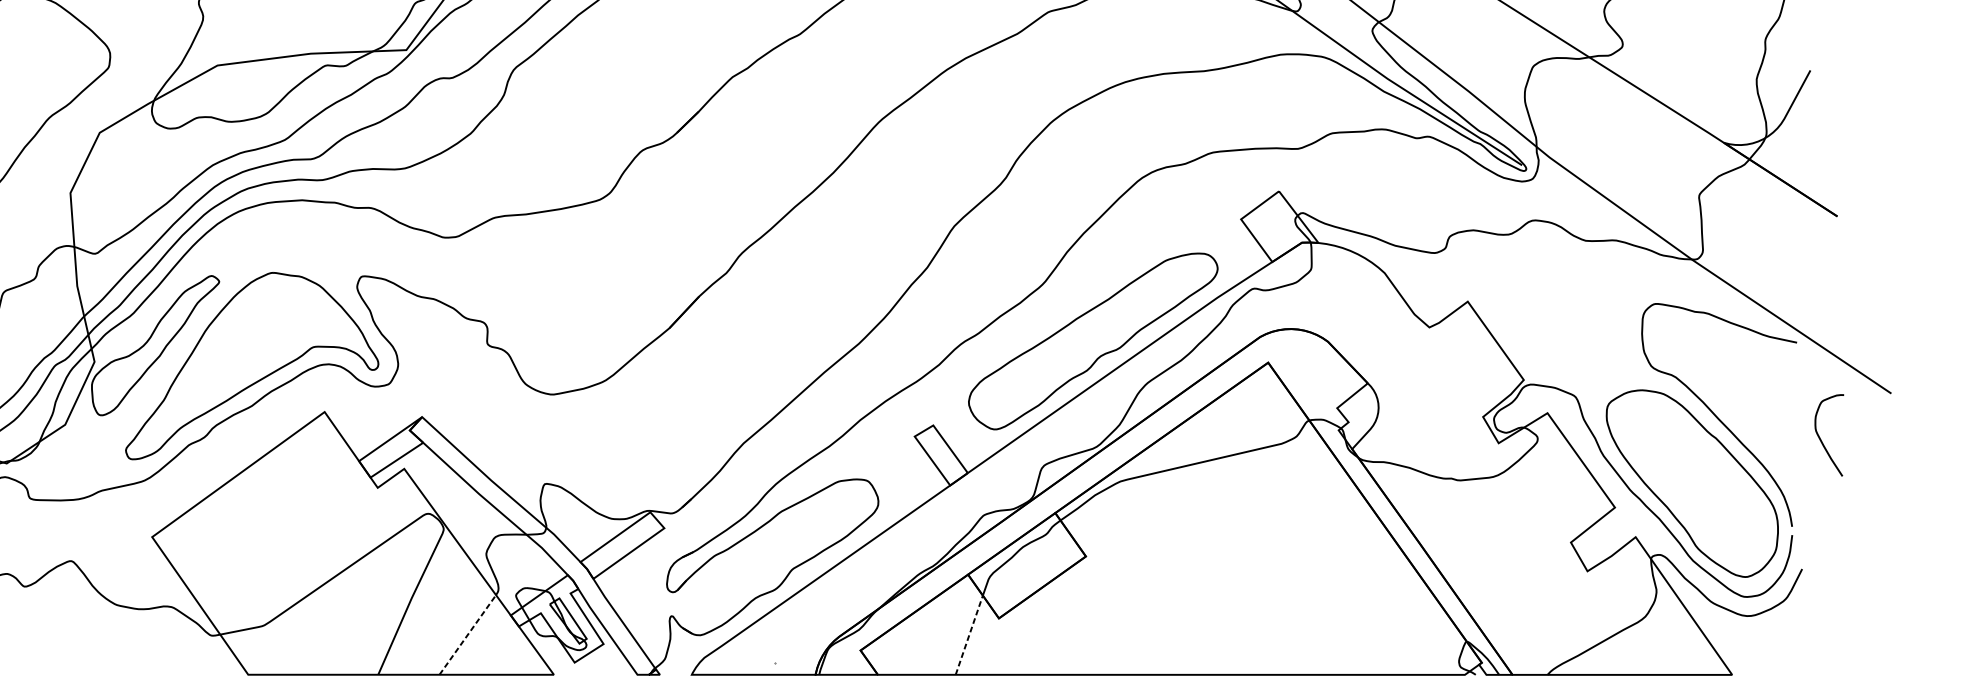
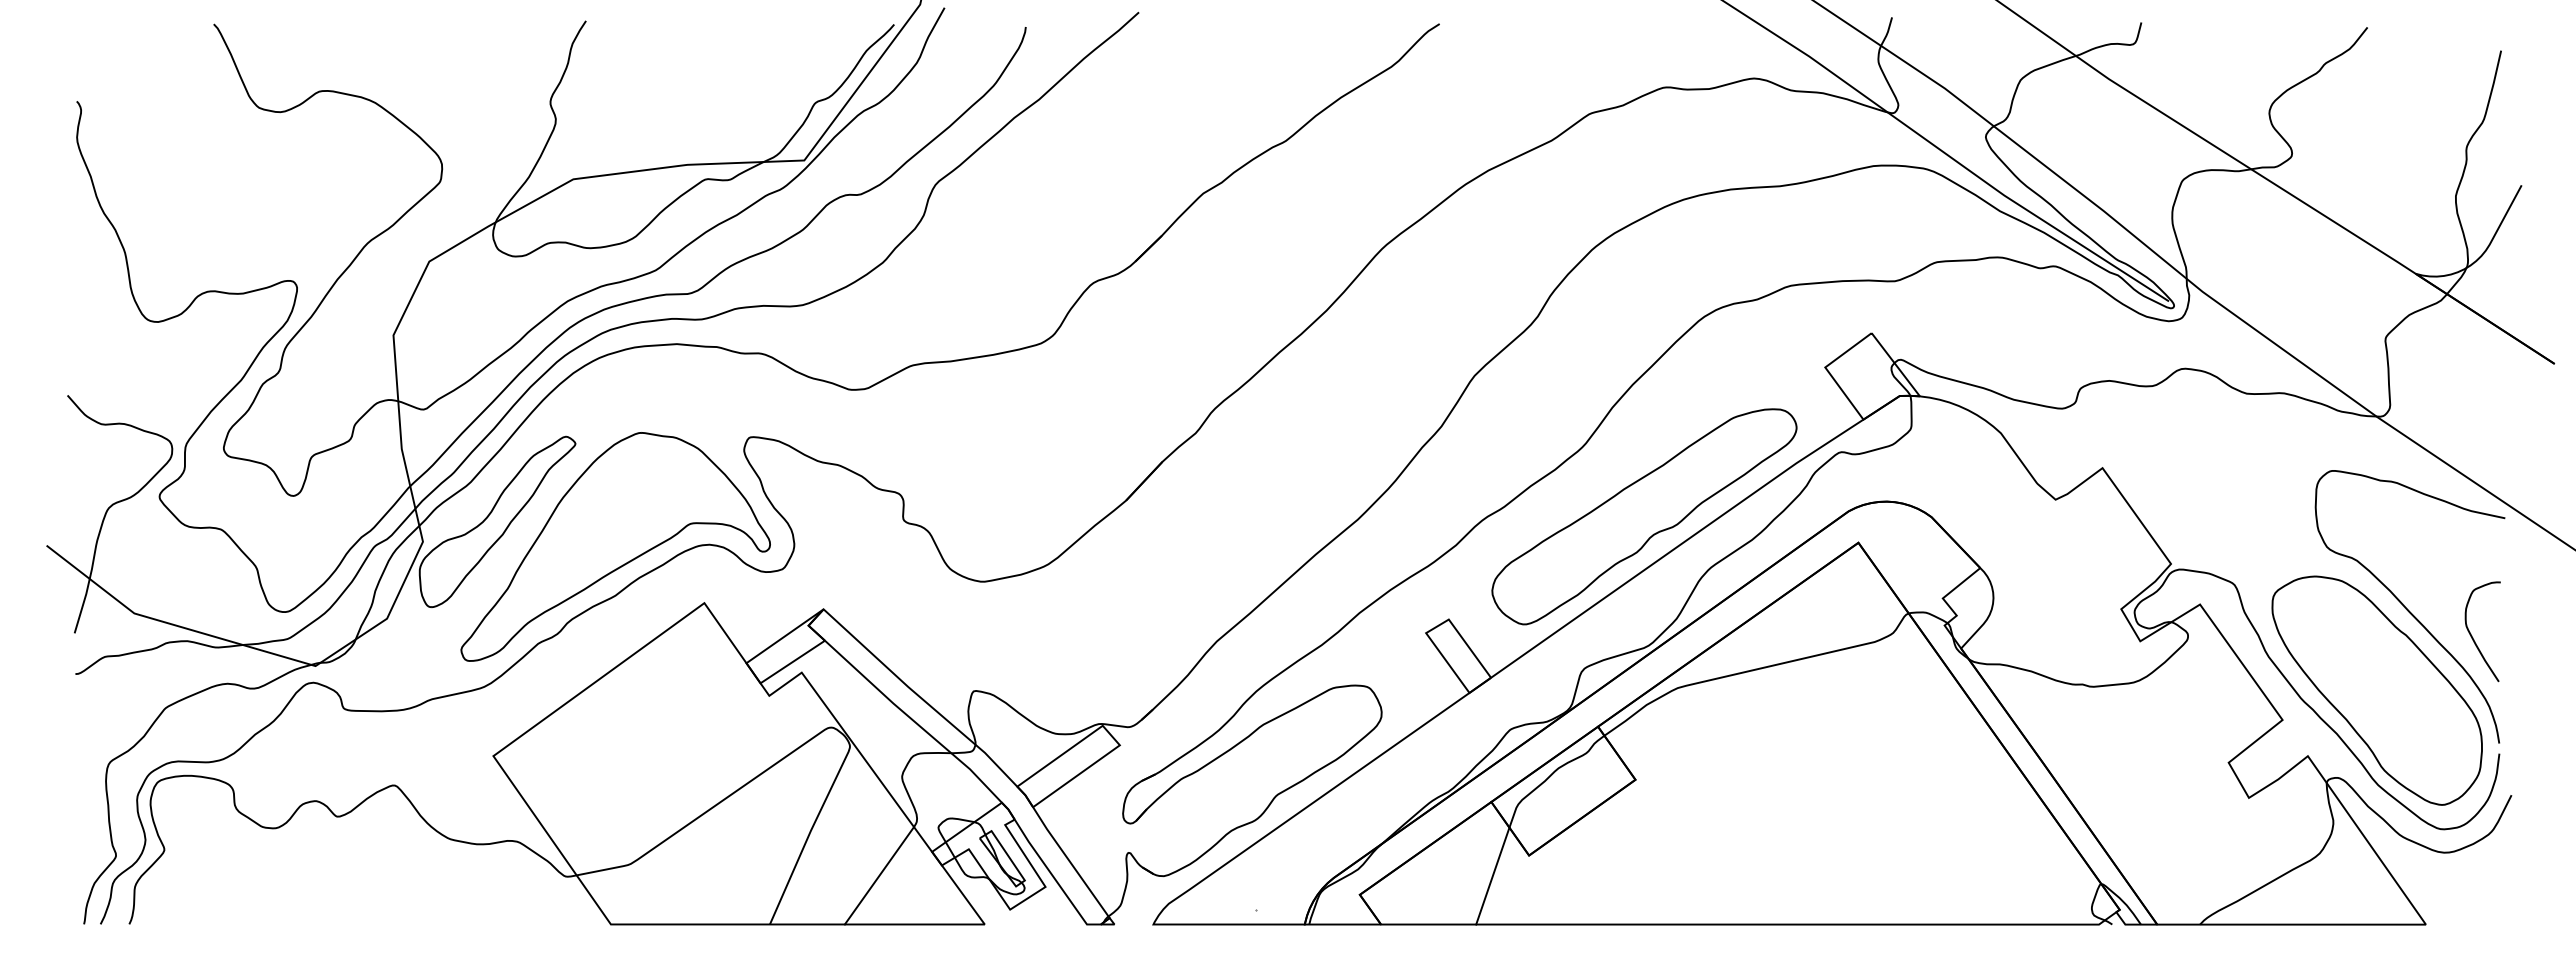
curve: (1820, 438) -> (2472, 635), moved
line: (467, 634) -> (879, 875), dashed -> solid
line: (969, 634) -> (1493, 875), dashed -> solid

